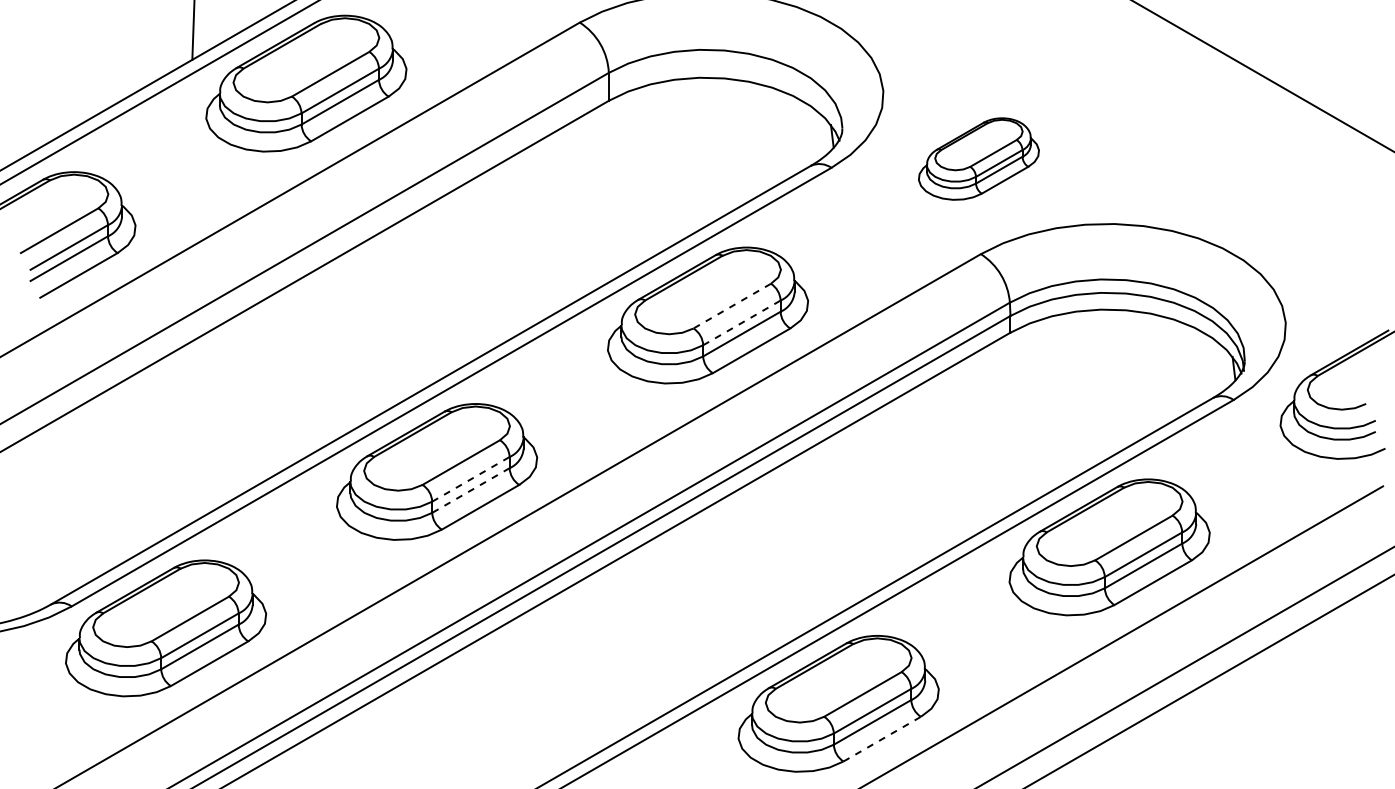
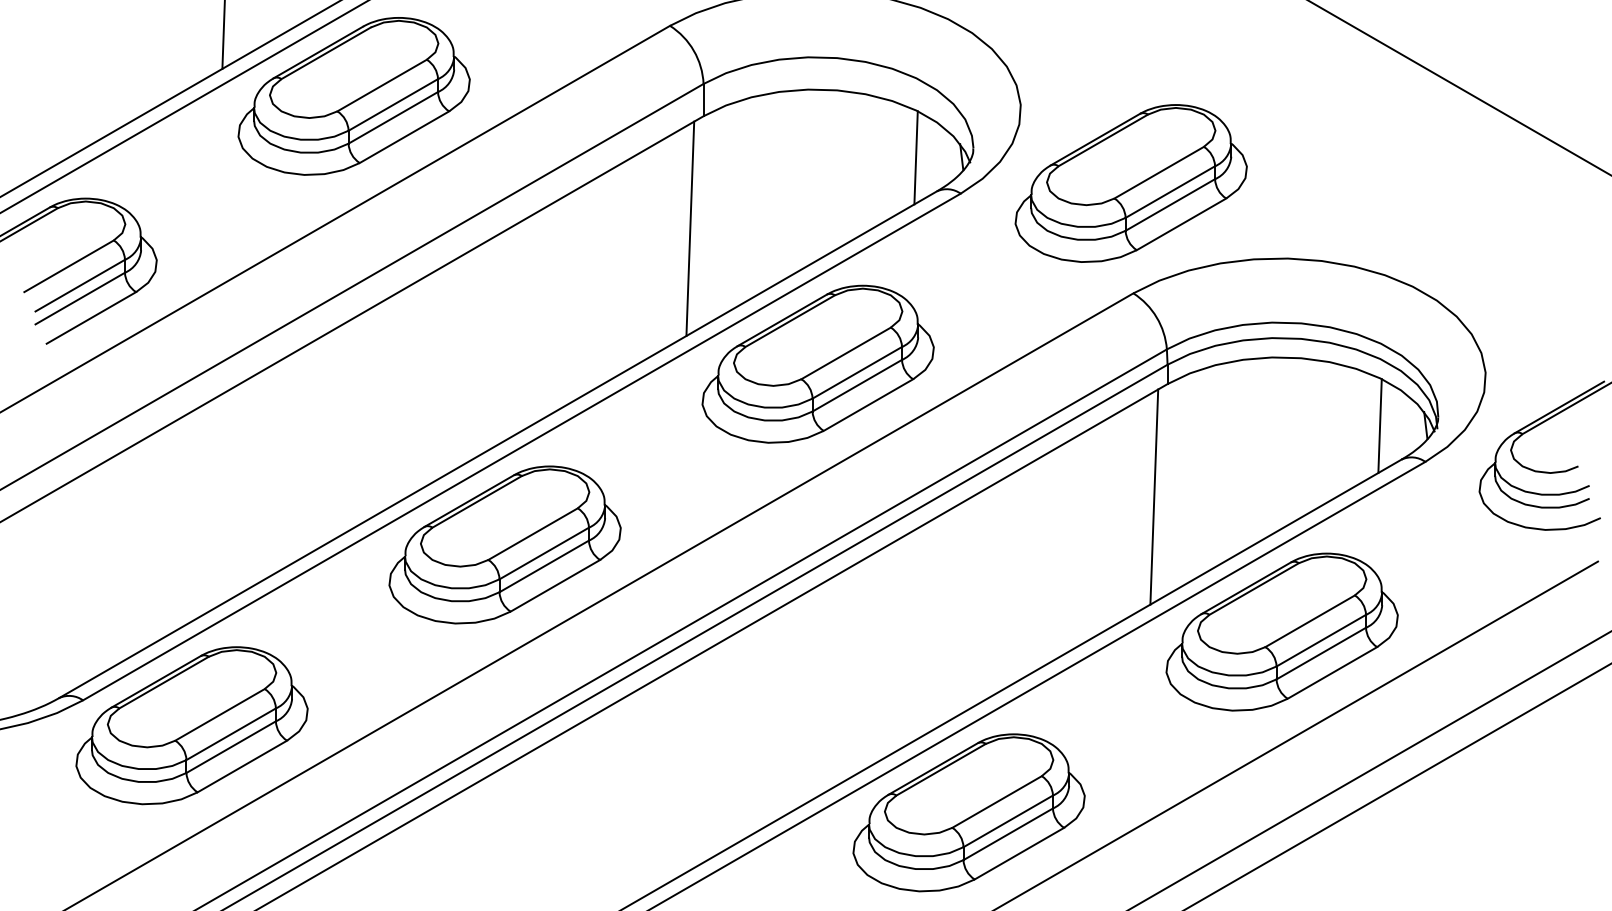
line: (792, 136) -> (915, 157), added
part: (978, 159) -> (1130, 183), size x1.67
line: (597, 198) -> (690, 228), added
line: (732, 306) -> (846, 353), dashed -> solid
line: (742, 322) -> (857, 372), dashed -> solid
line: (1193, 369) -> (1379, 426), added
line: (999, 429) -> (1154, 496), added
line: (471, 479) -> (544, 553), dashed -> solid
line: (471, 490) -> (544, 566), dashed -> solid
line: (882, 739) -> (1019, 853), dashed -> solid

